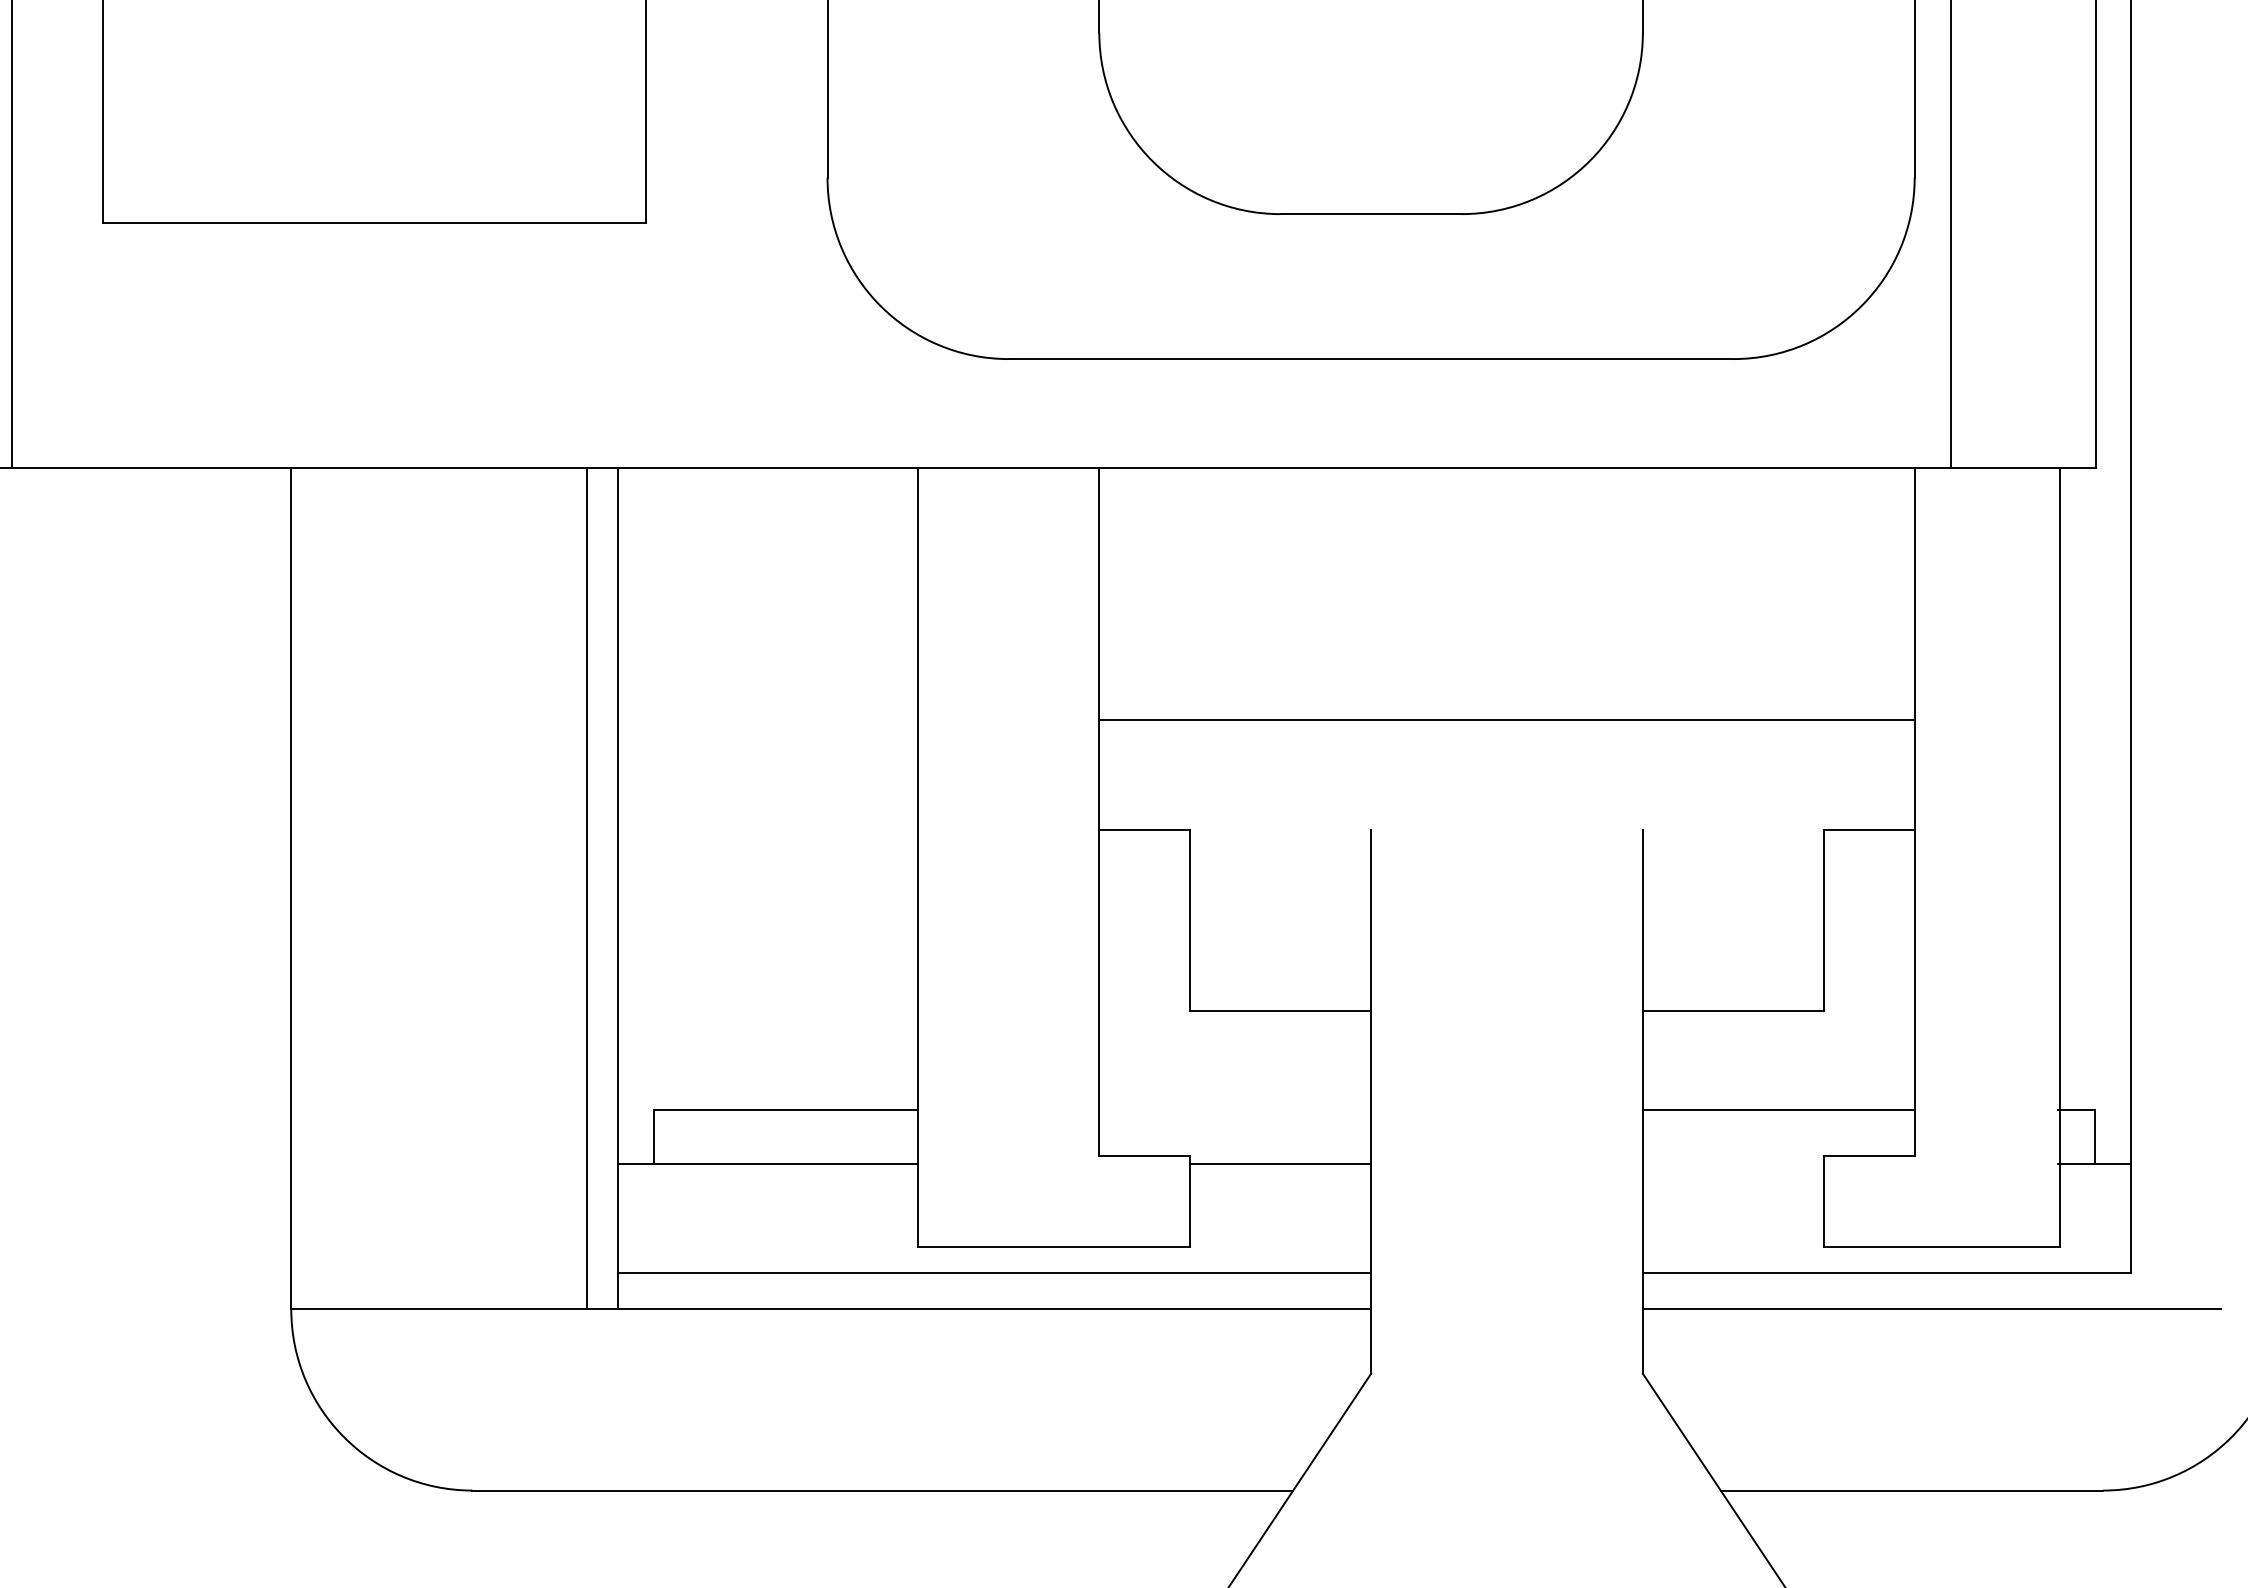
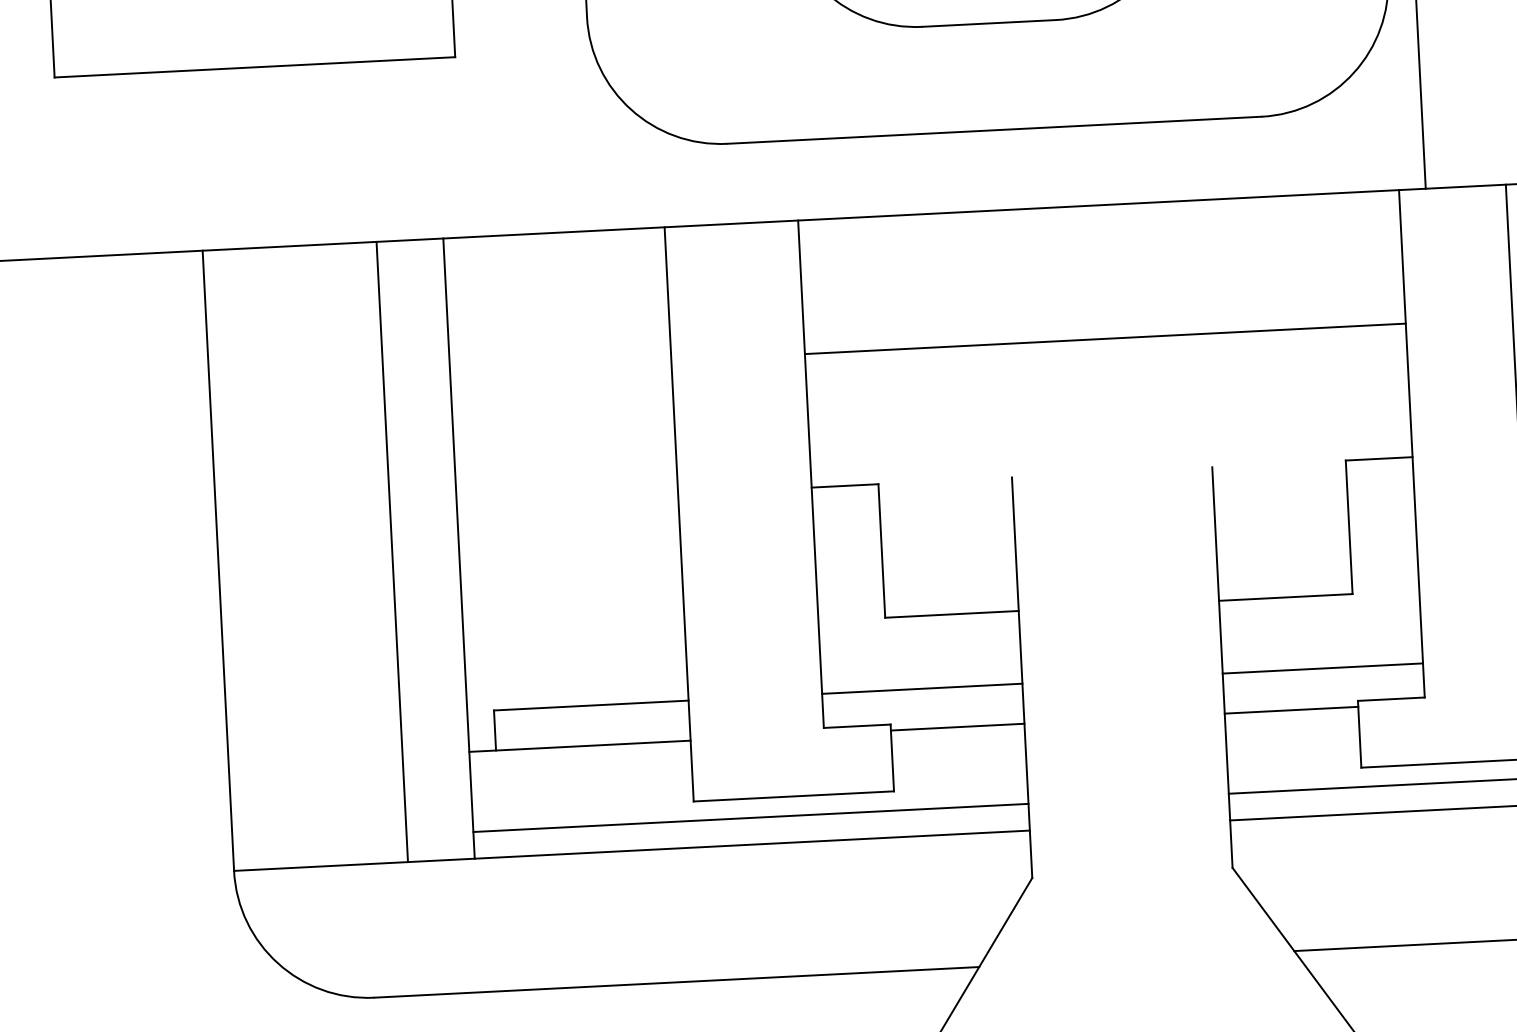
line: (1506, 719) -> (1104, 338), moved
line: (587, 888) -> (392, 551), moved
line: (1235, 1110) -> (922, 689), added
line: (1733, 1164) -> (1291, 710), added

